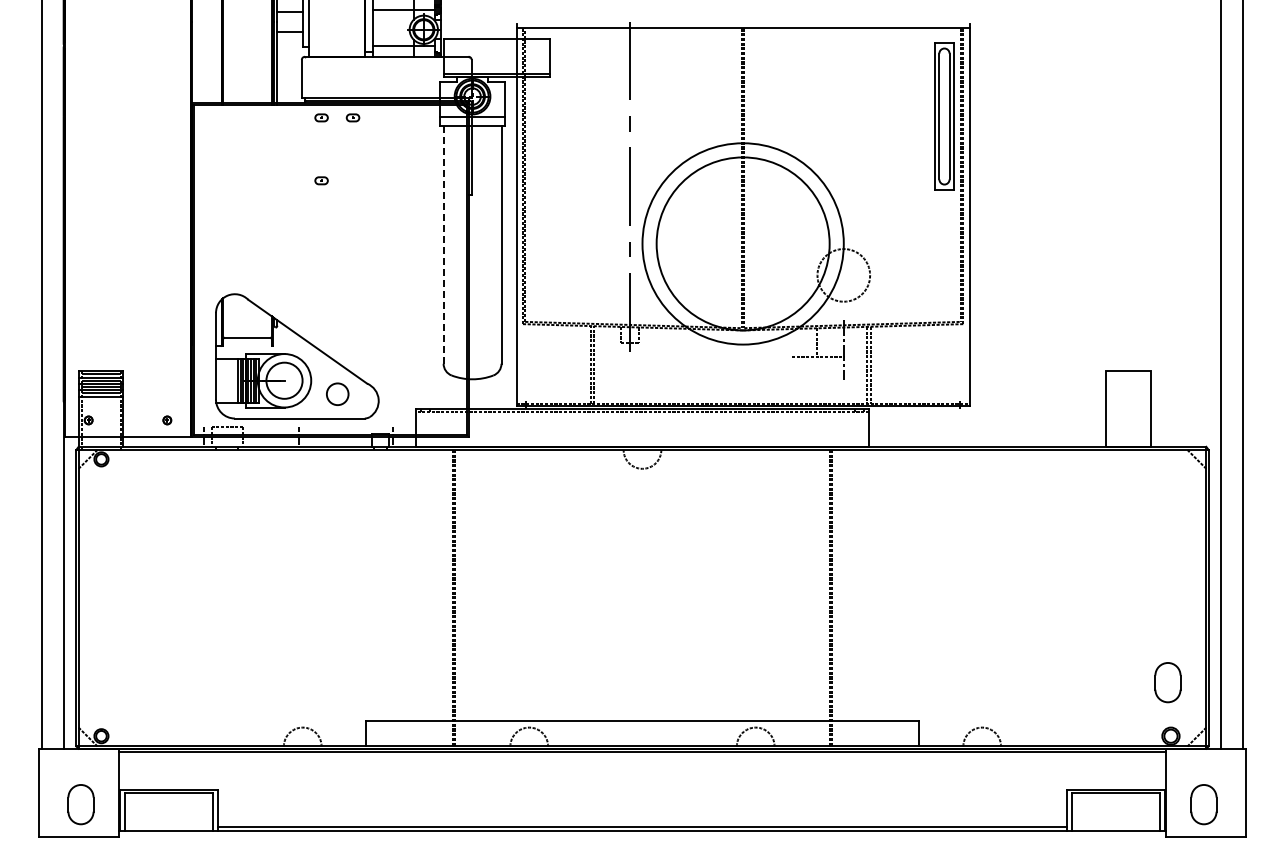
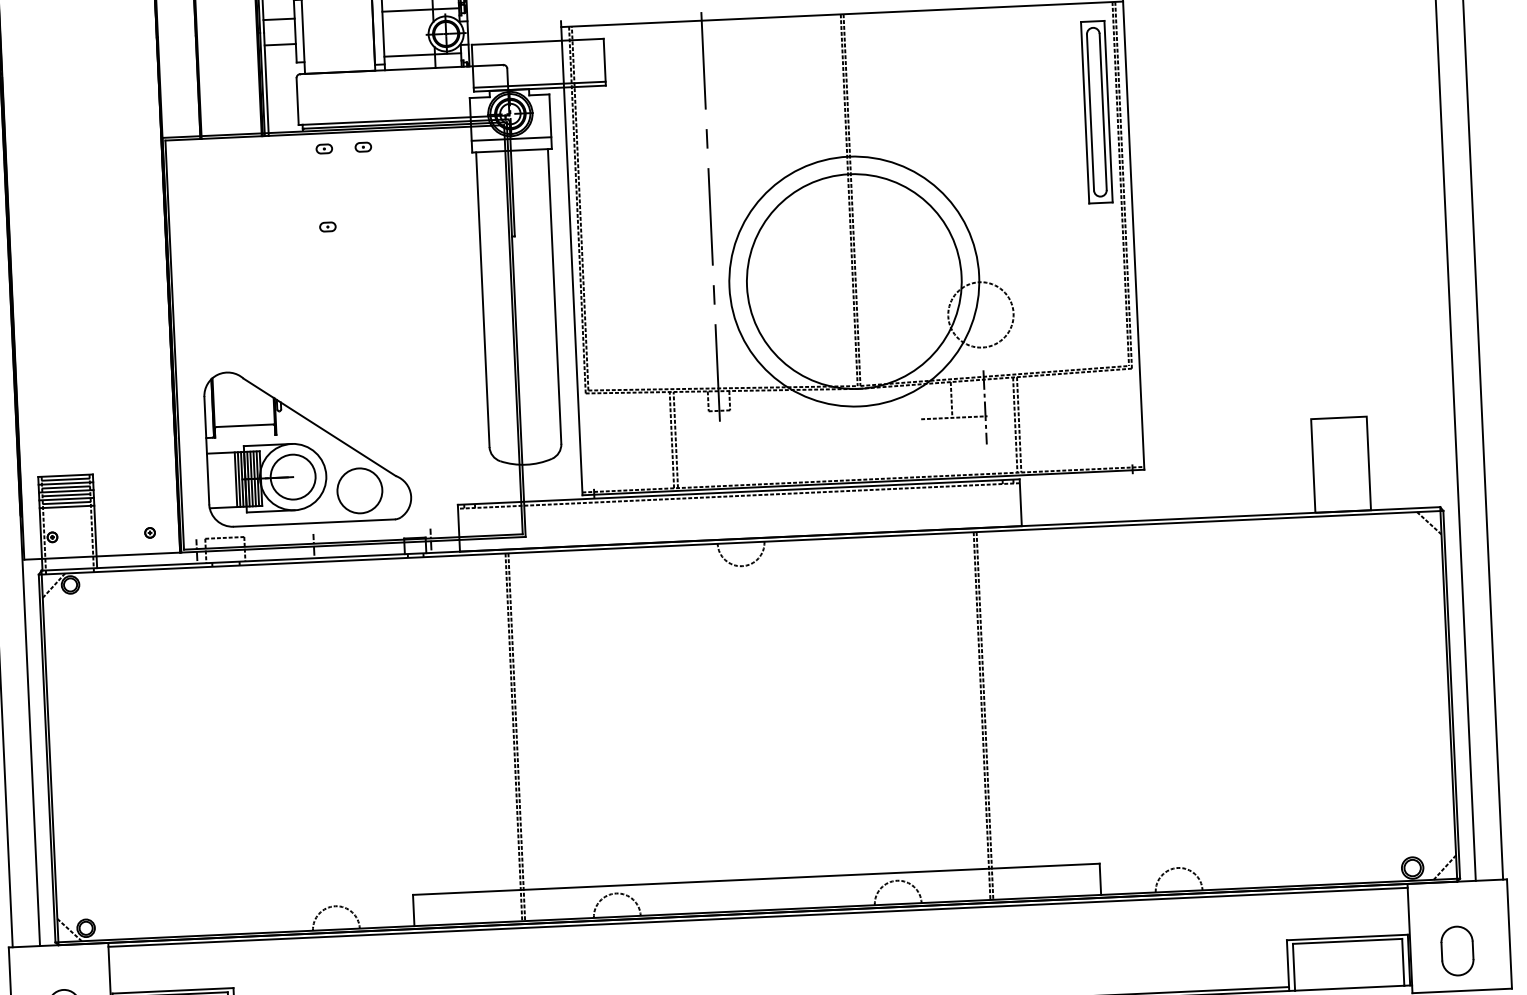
line: (443, 244) -> (482, 299), dashed -> solid
circle: (337, 394) -> (359, 491), size x1.67
part: (1167, 682) -> (1405, 801), removed

